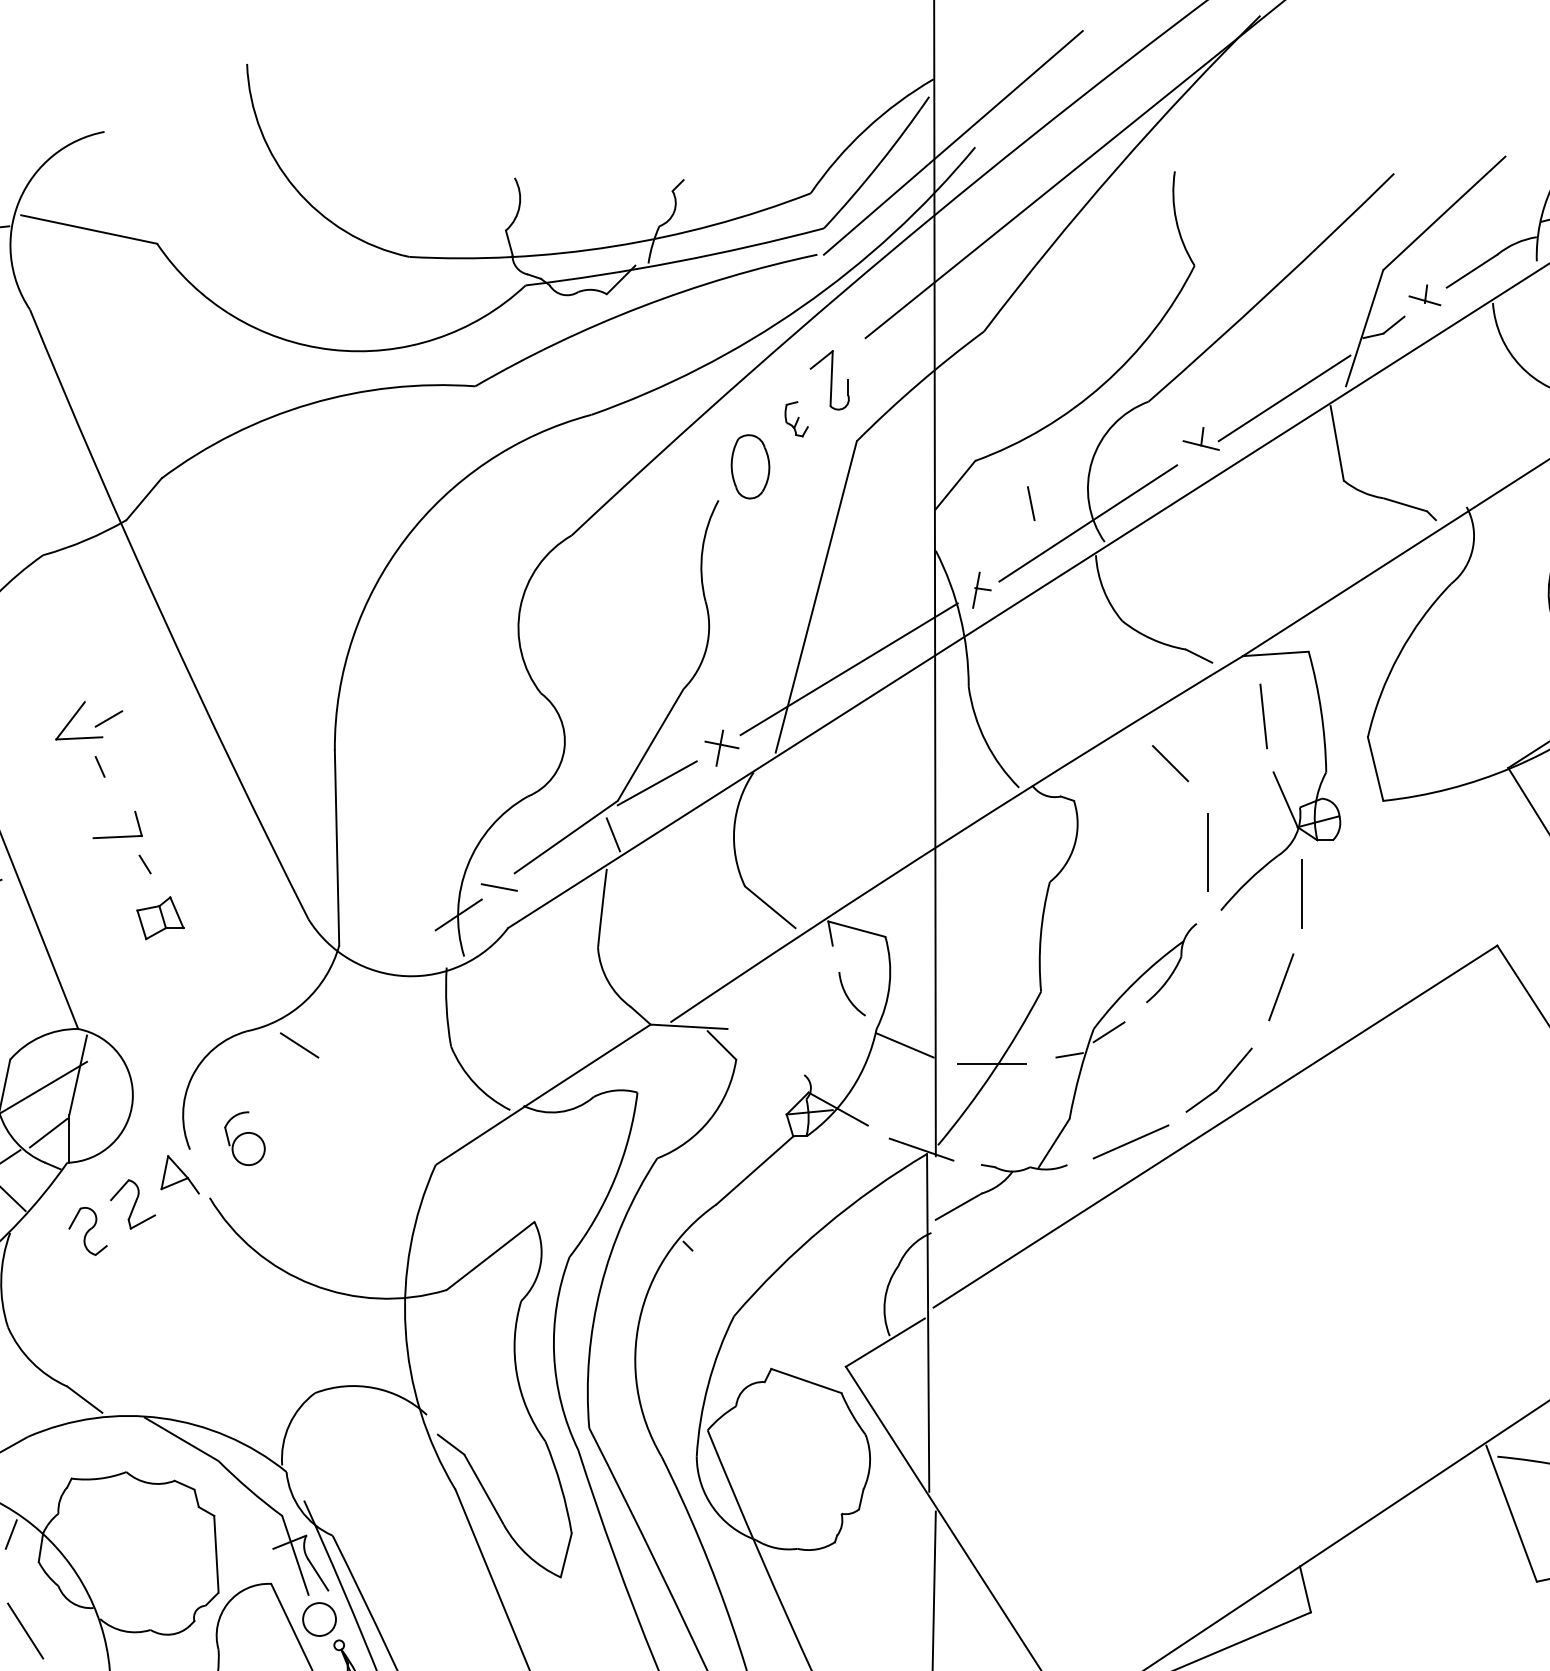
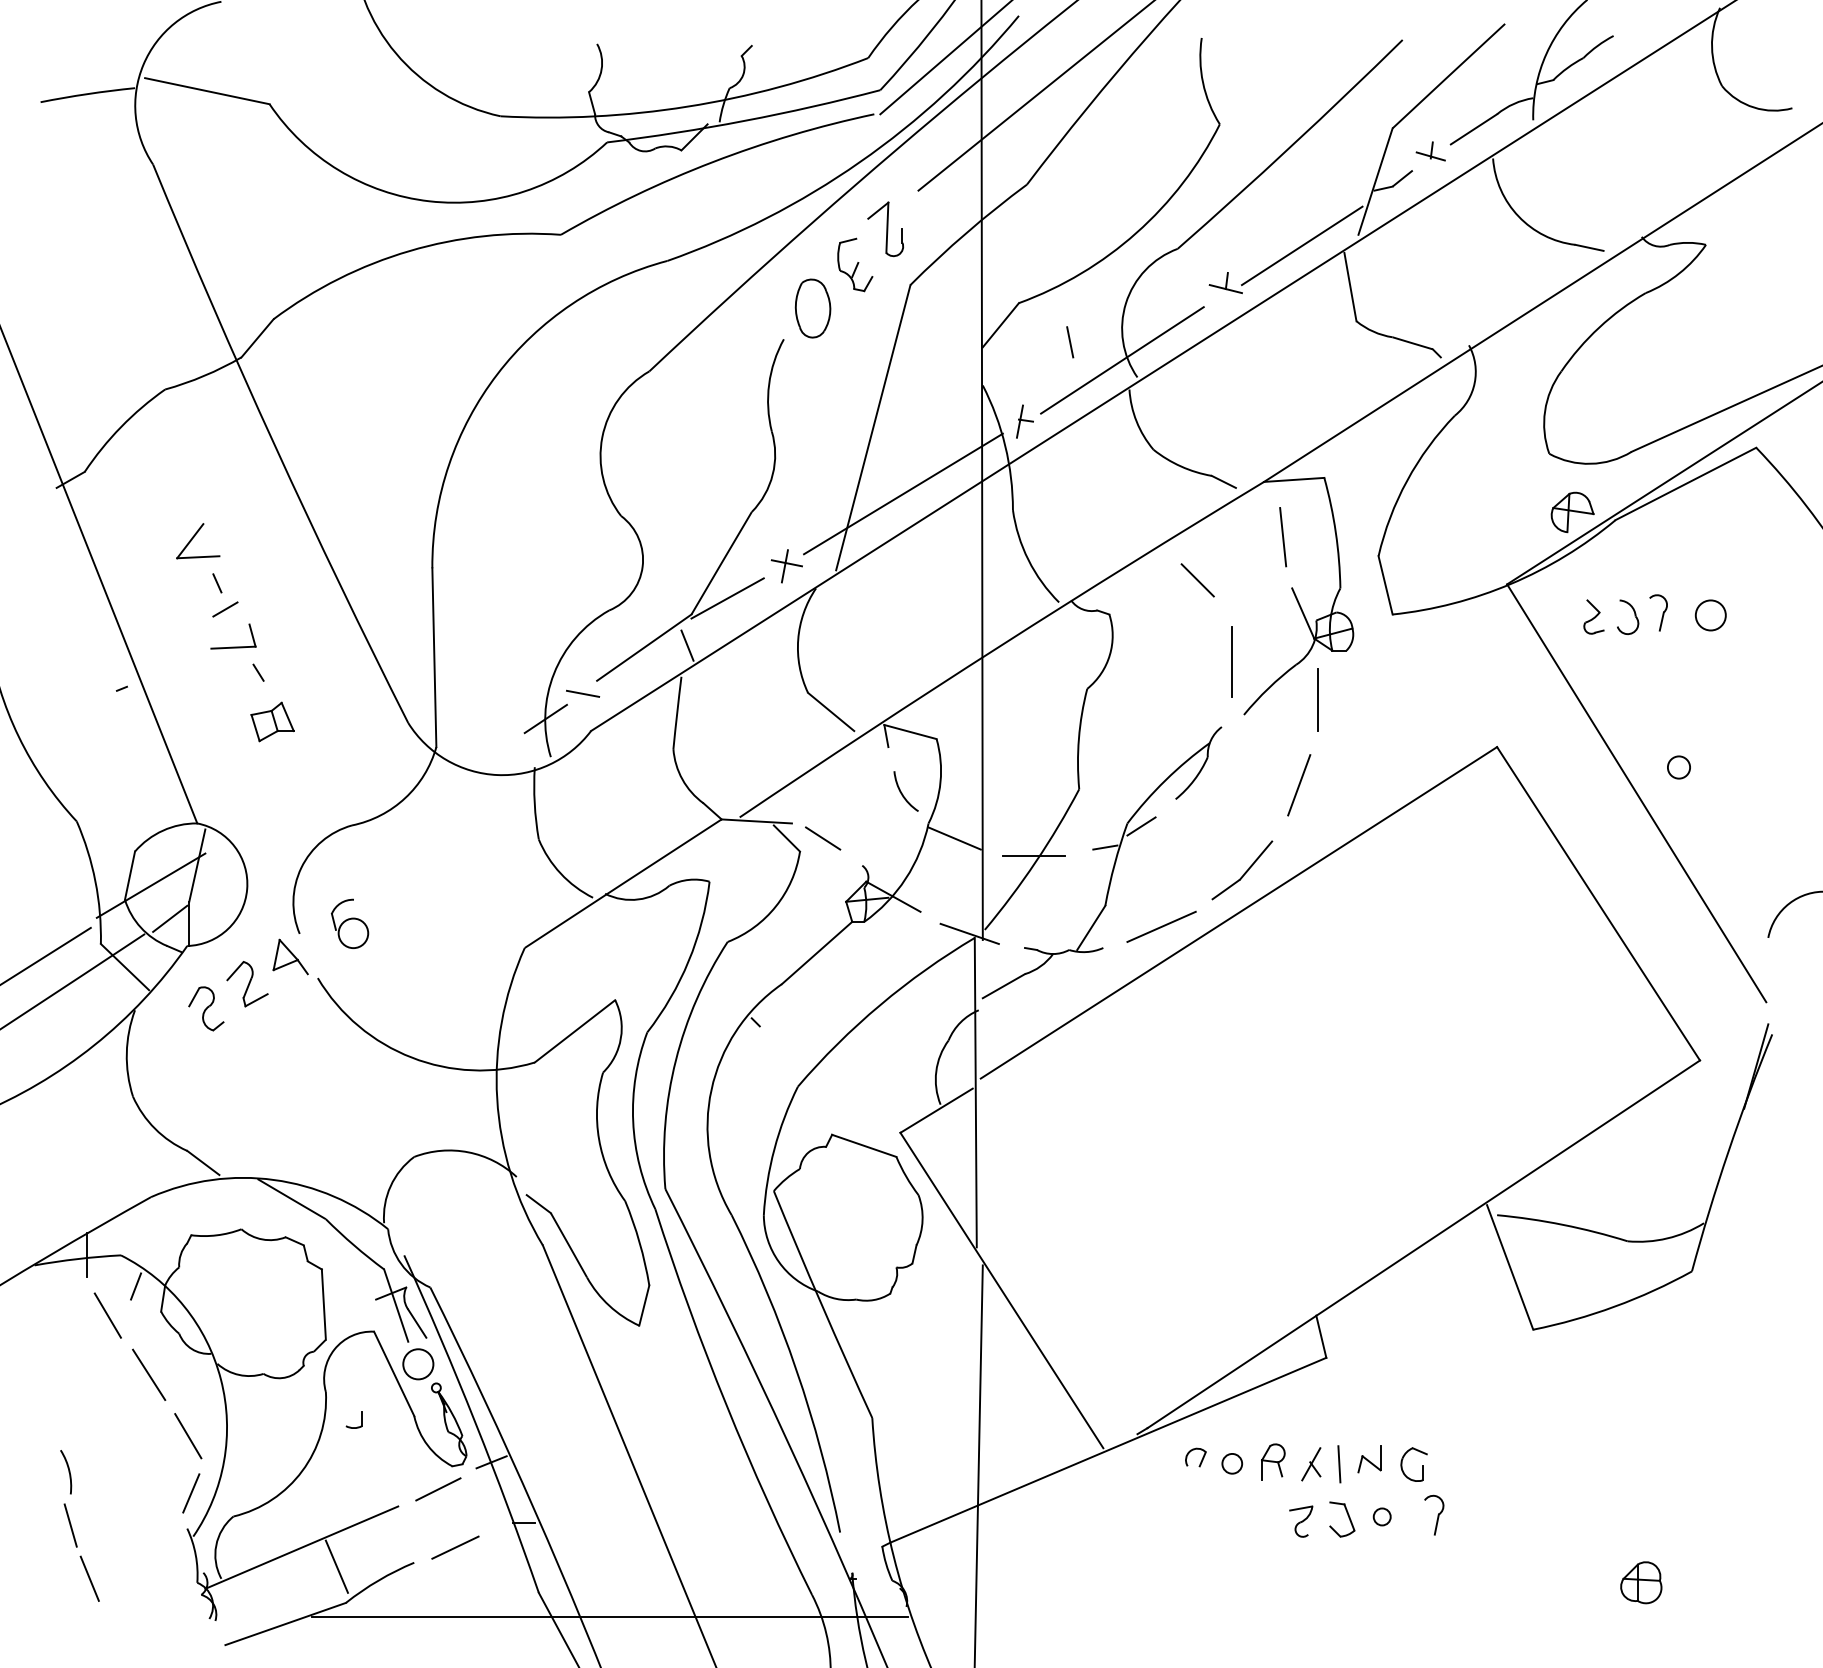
part: (796, 418) -> (855, 264), size x1.67
line: (109, 718) -> (225, 609), moved
line: (300, 1045) -> (823, 838), moved

